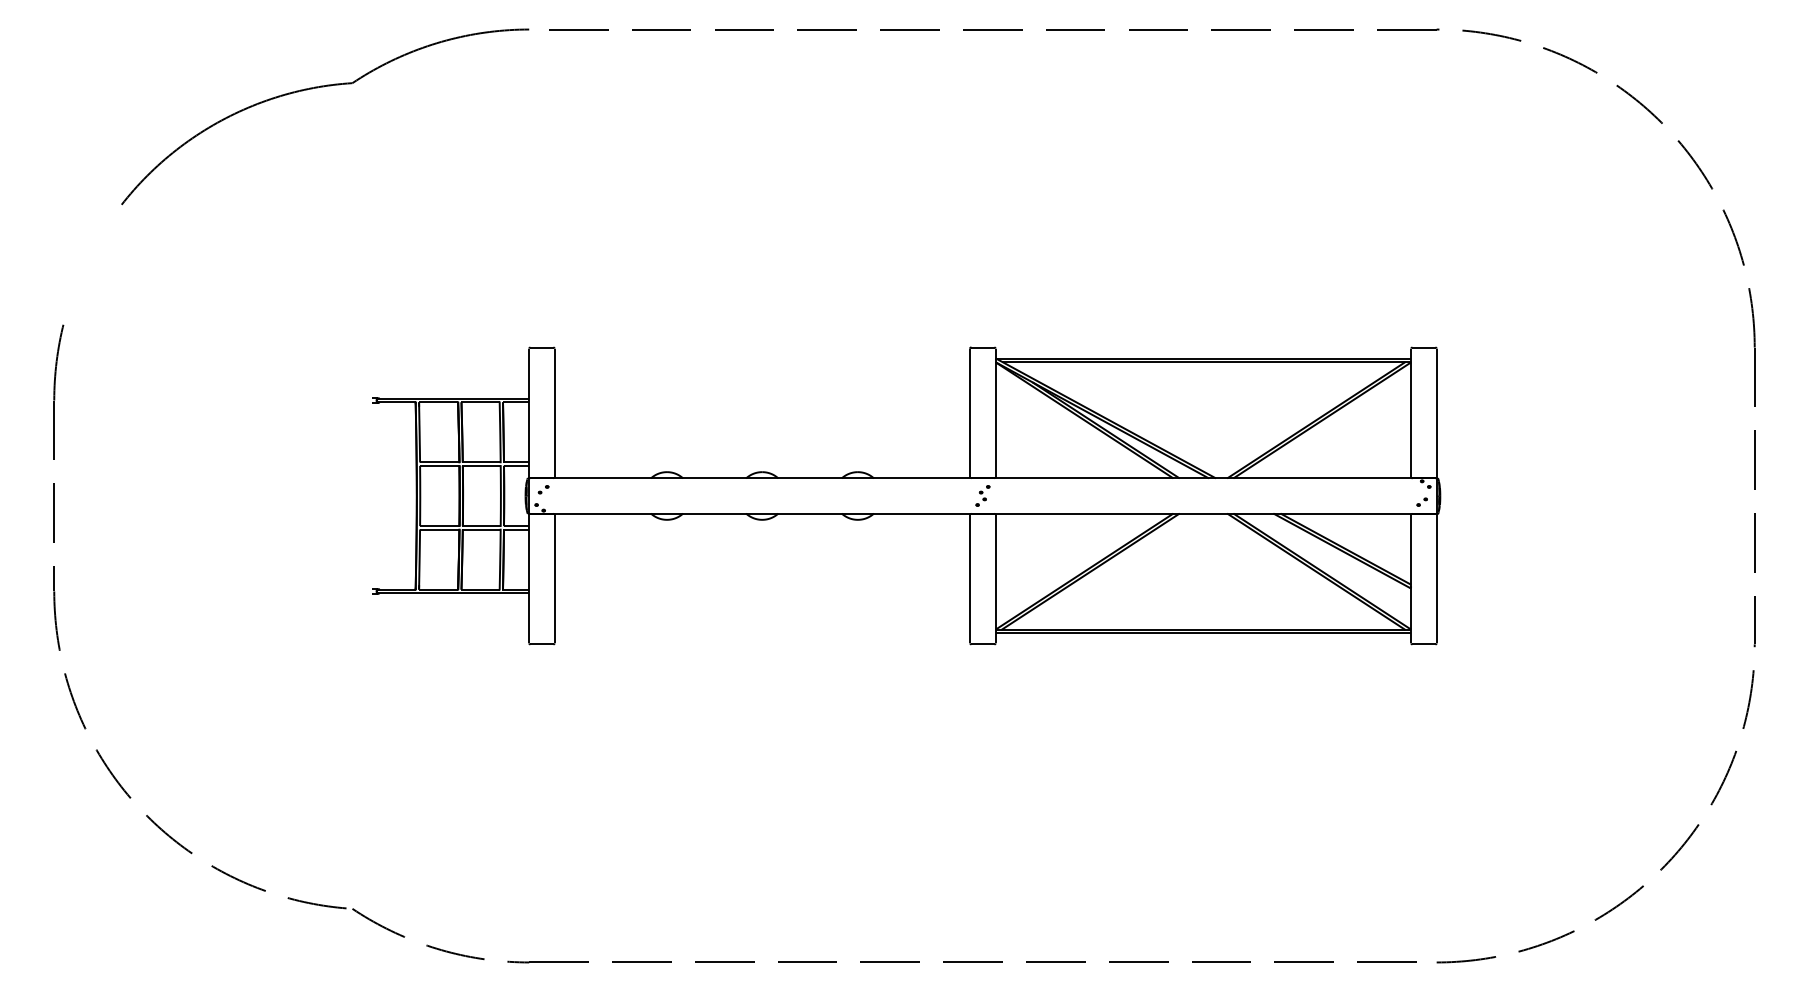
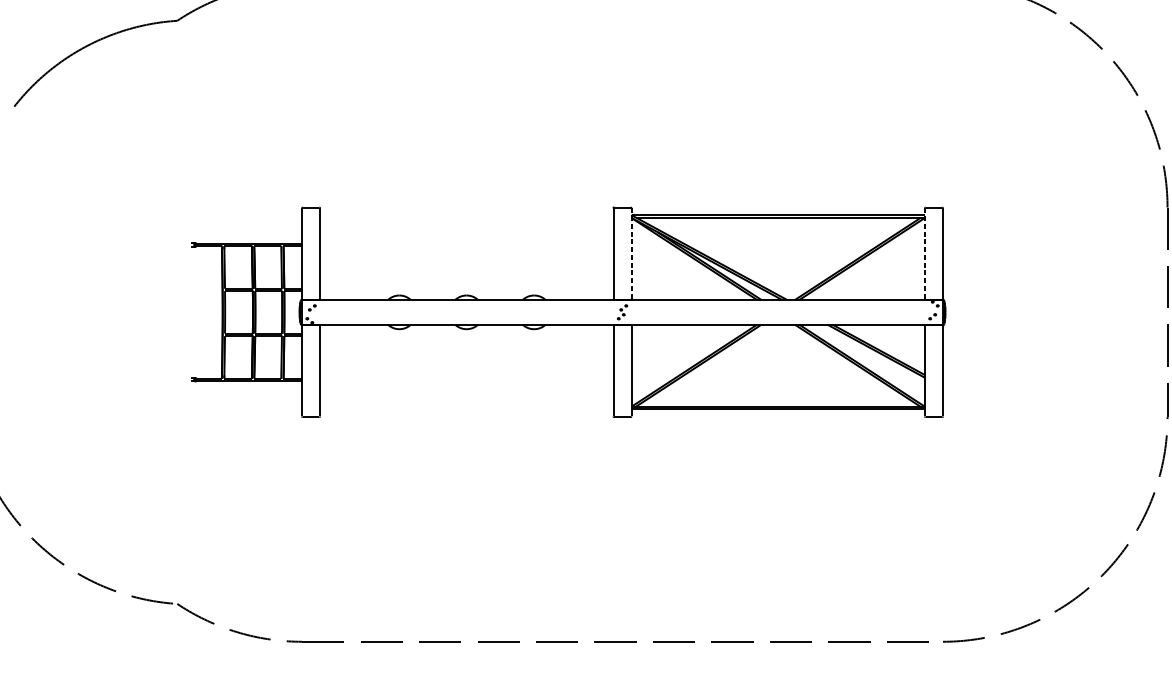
line: (995, 413) -> (631, 254), solid -> dashed
line: (1411, 413) -> (925, 254), solid -> dashed

